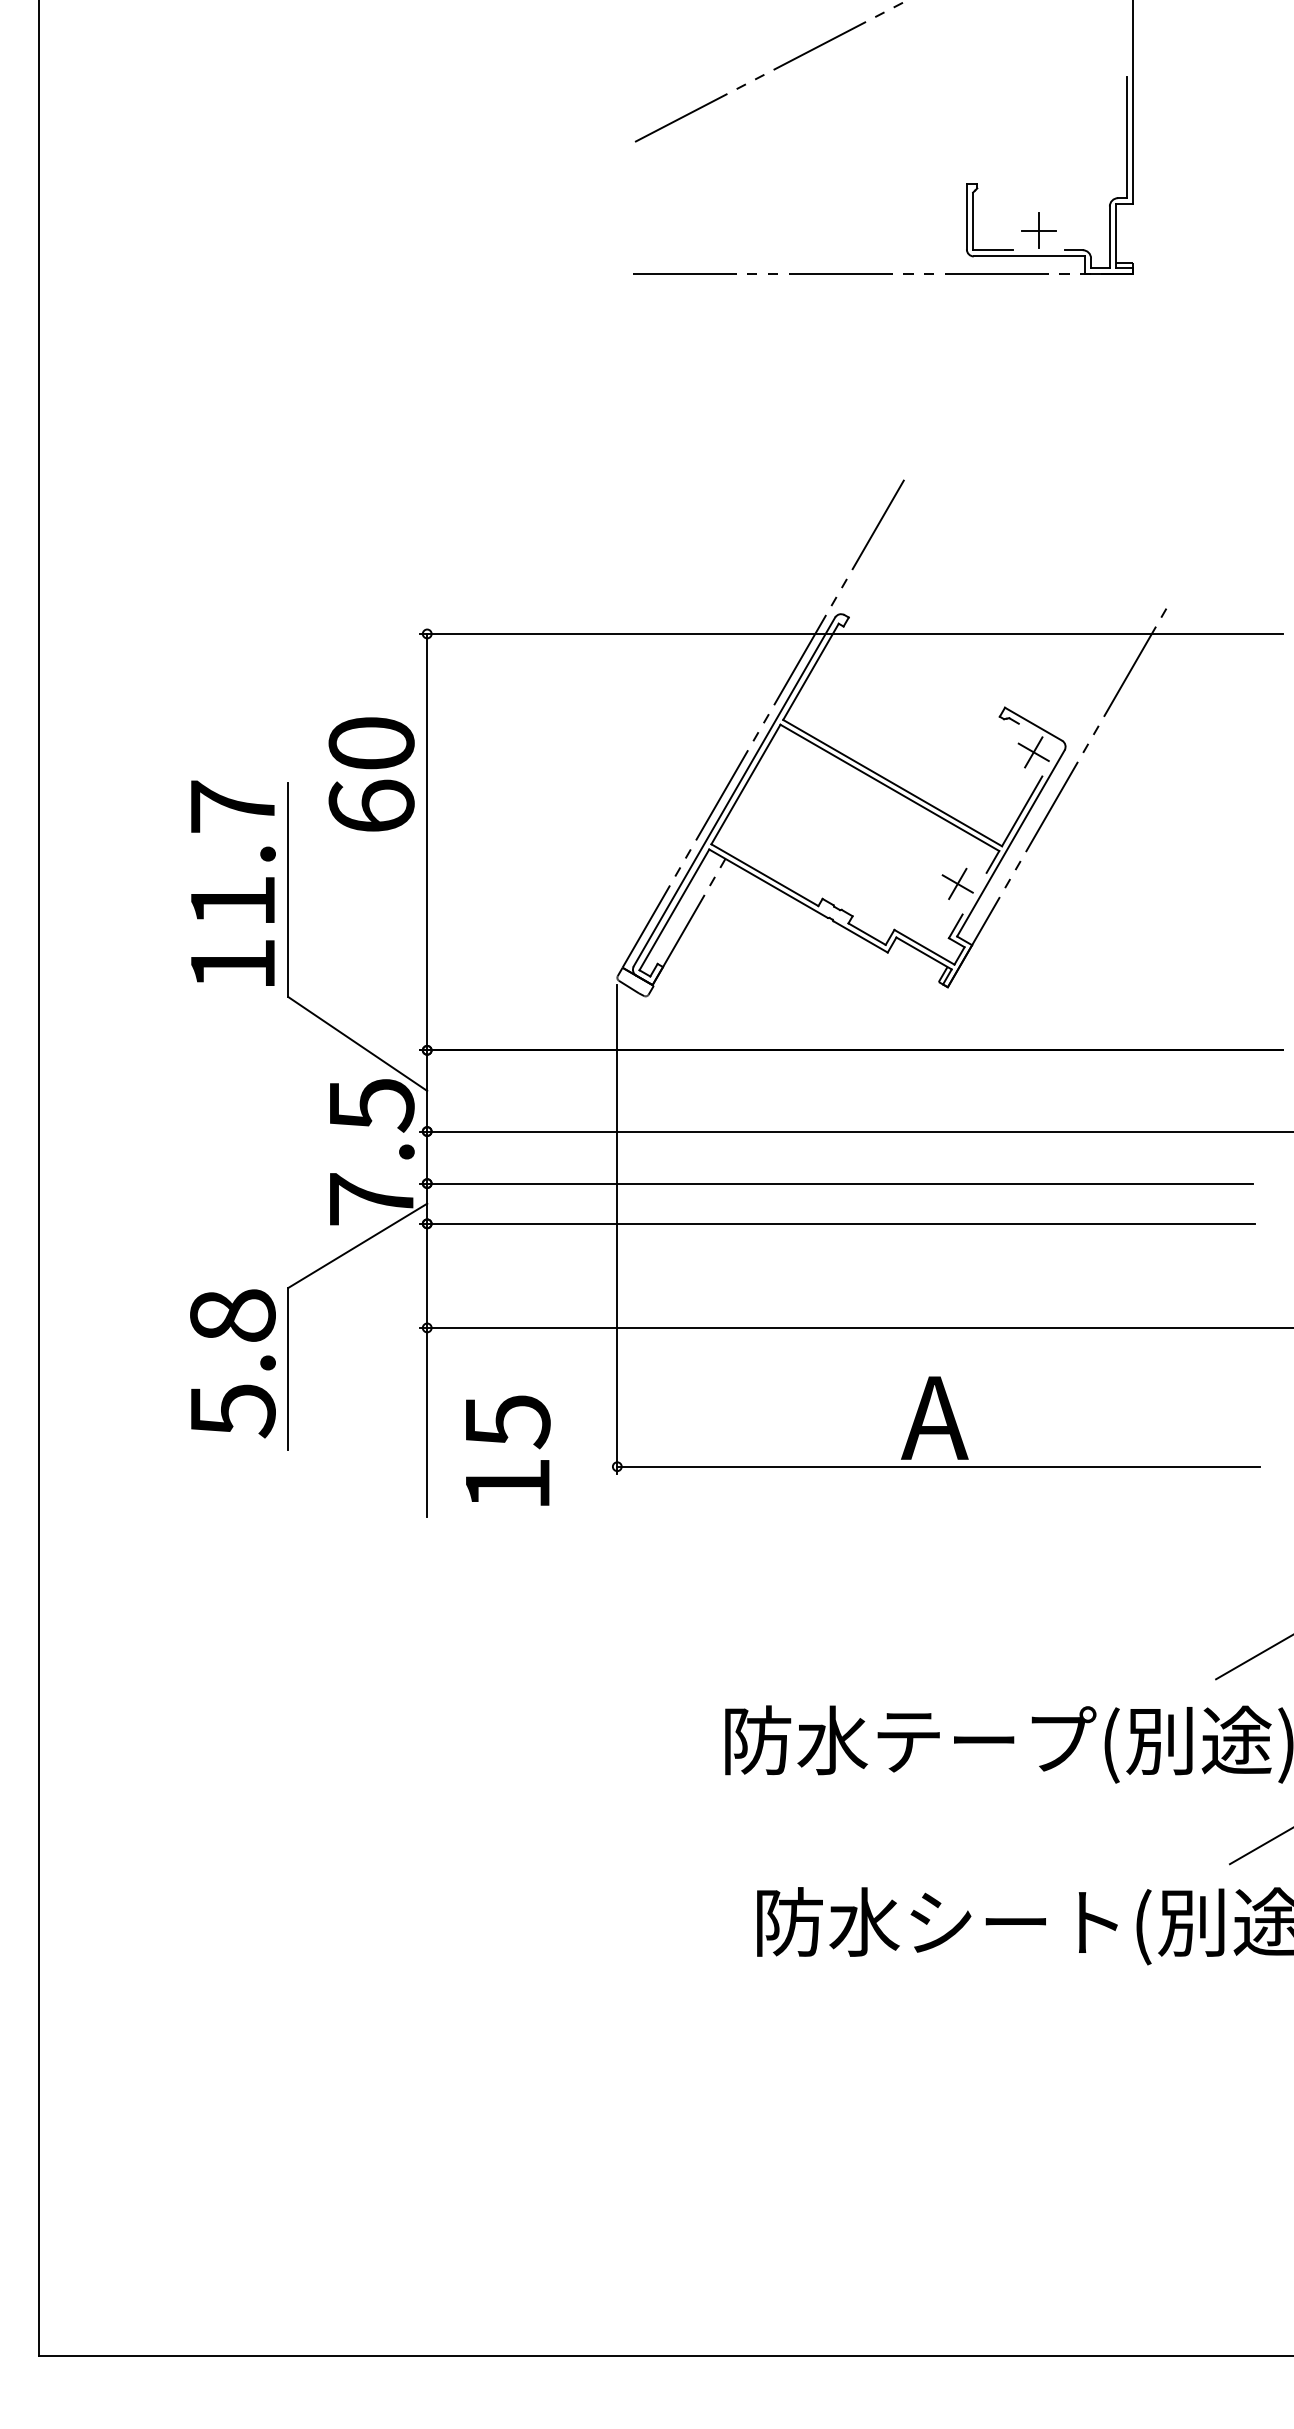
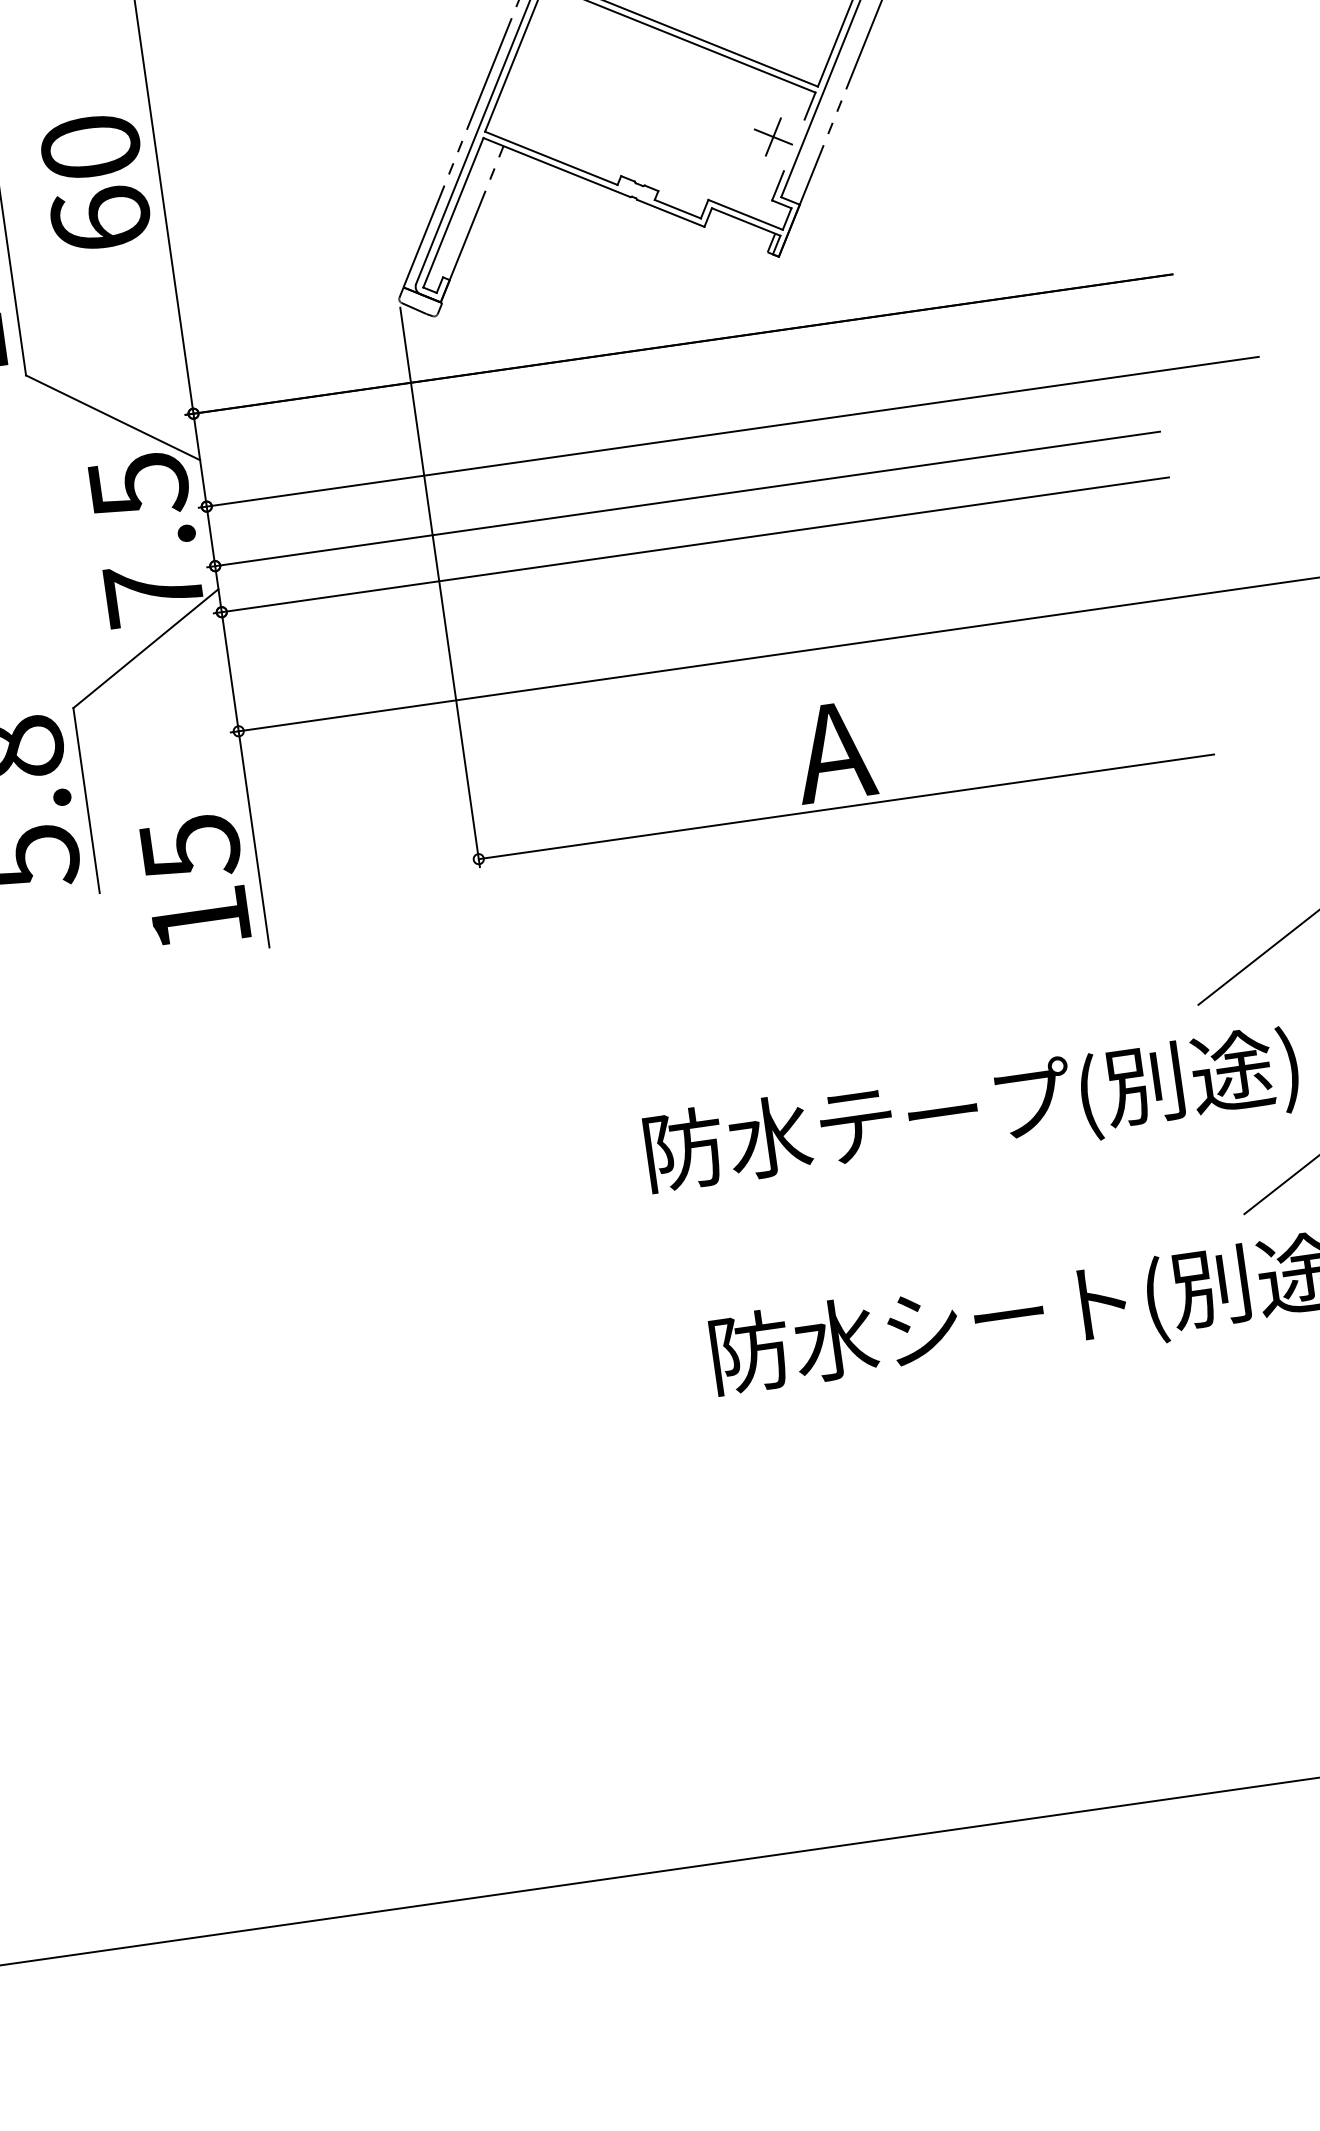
text: (371, 774) -> (95, 182), moved
text: (508, 1450) -> (196, 880), moved

